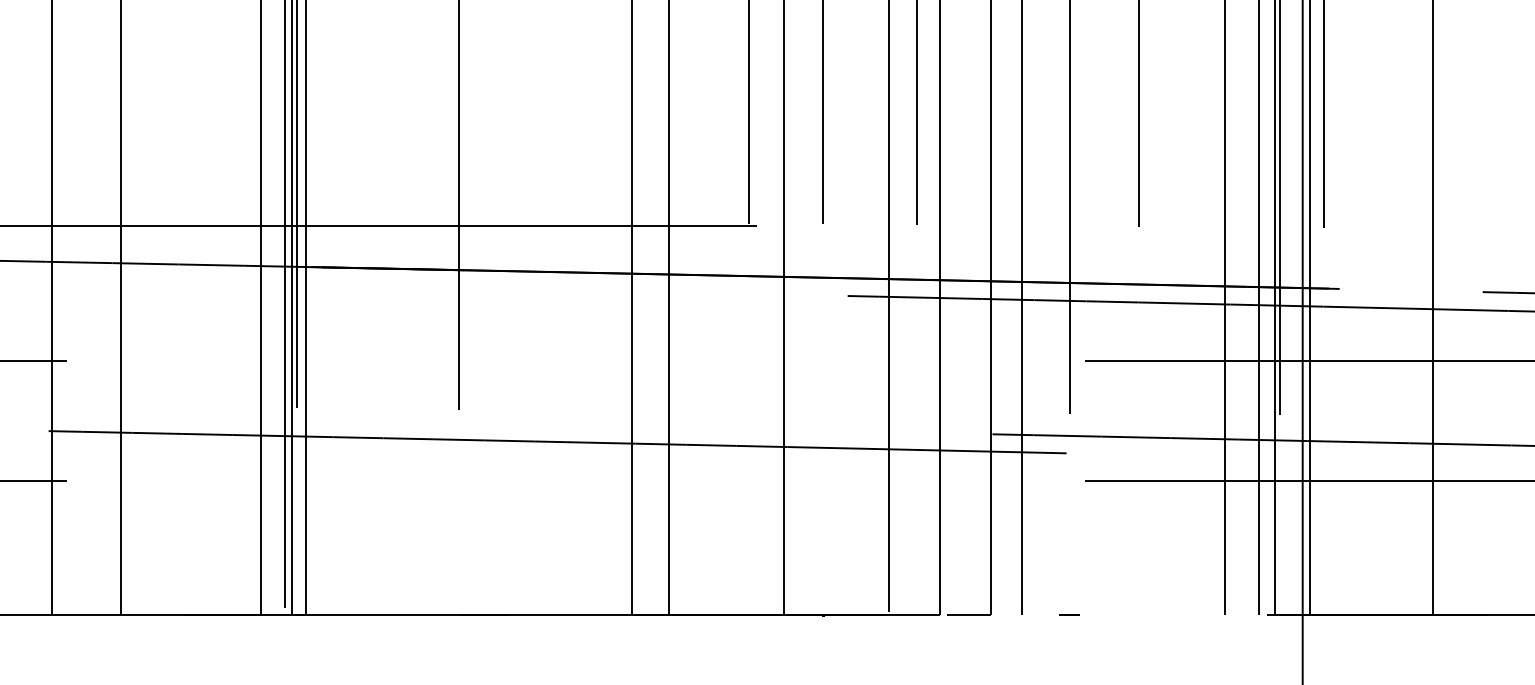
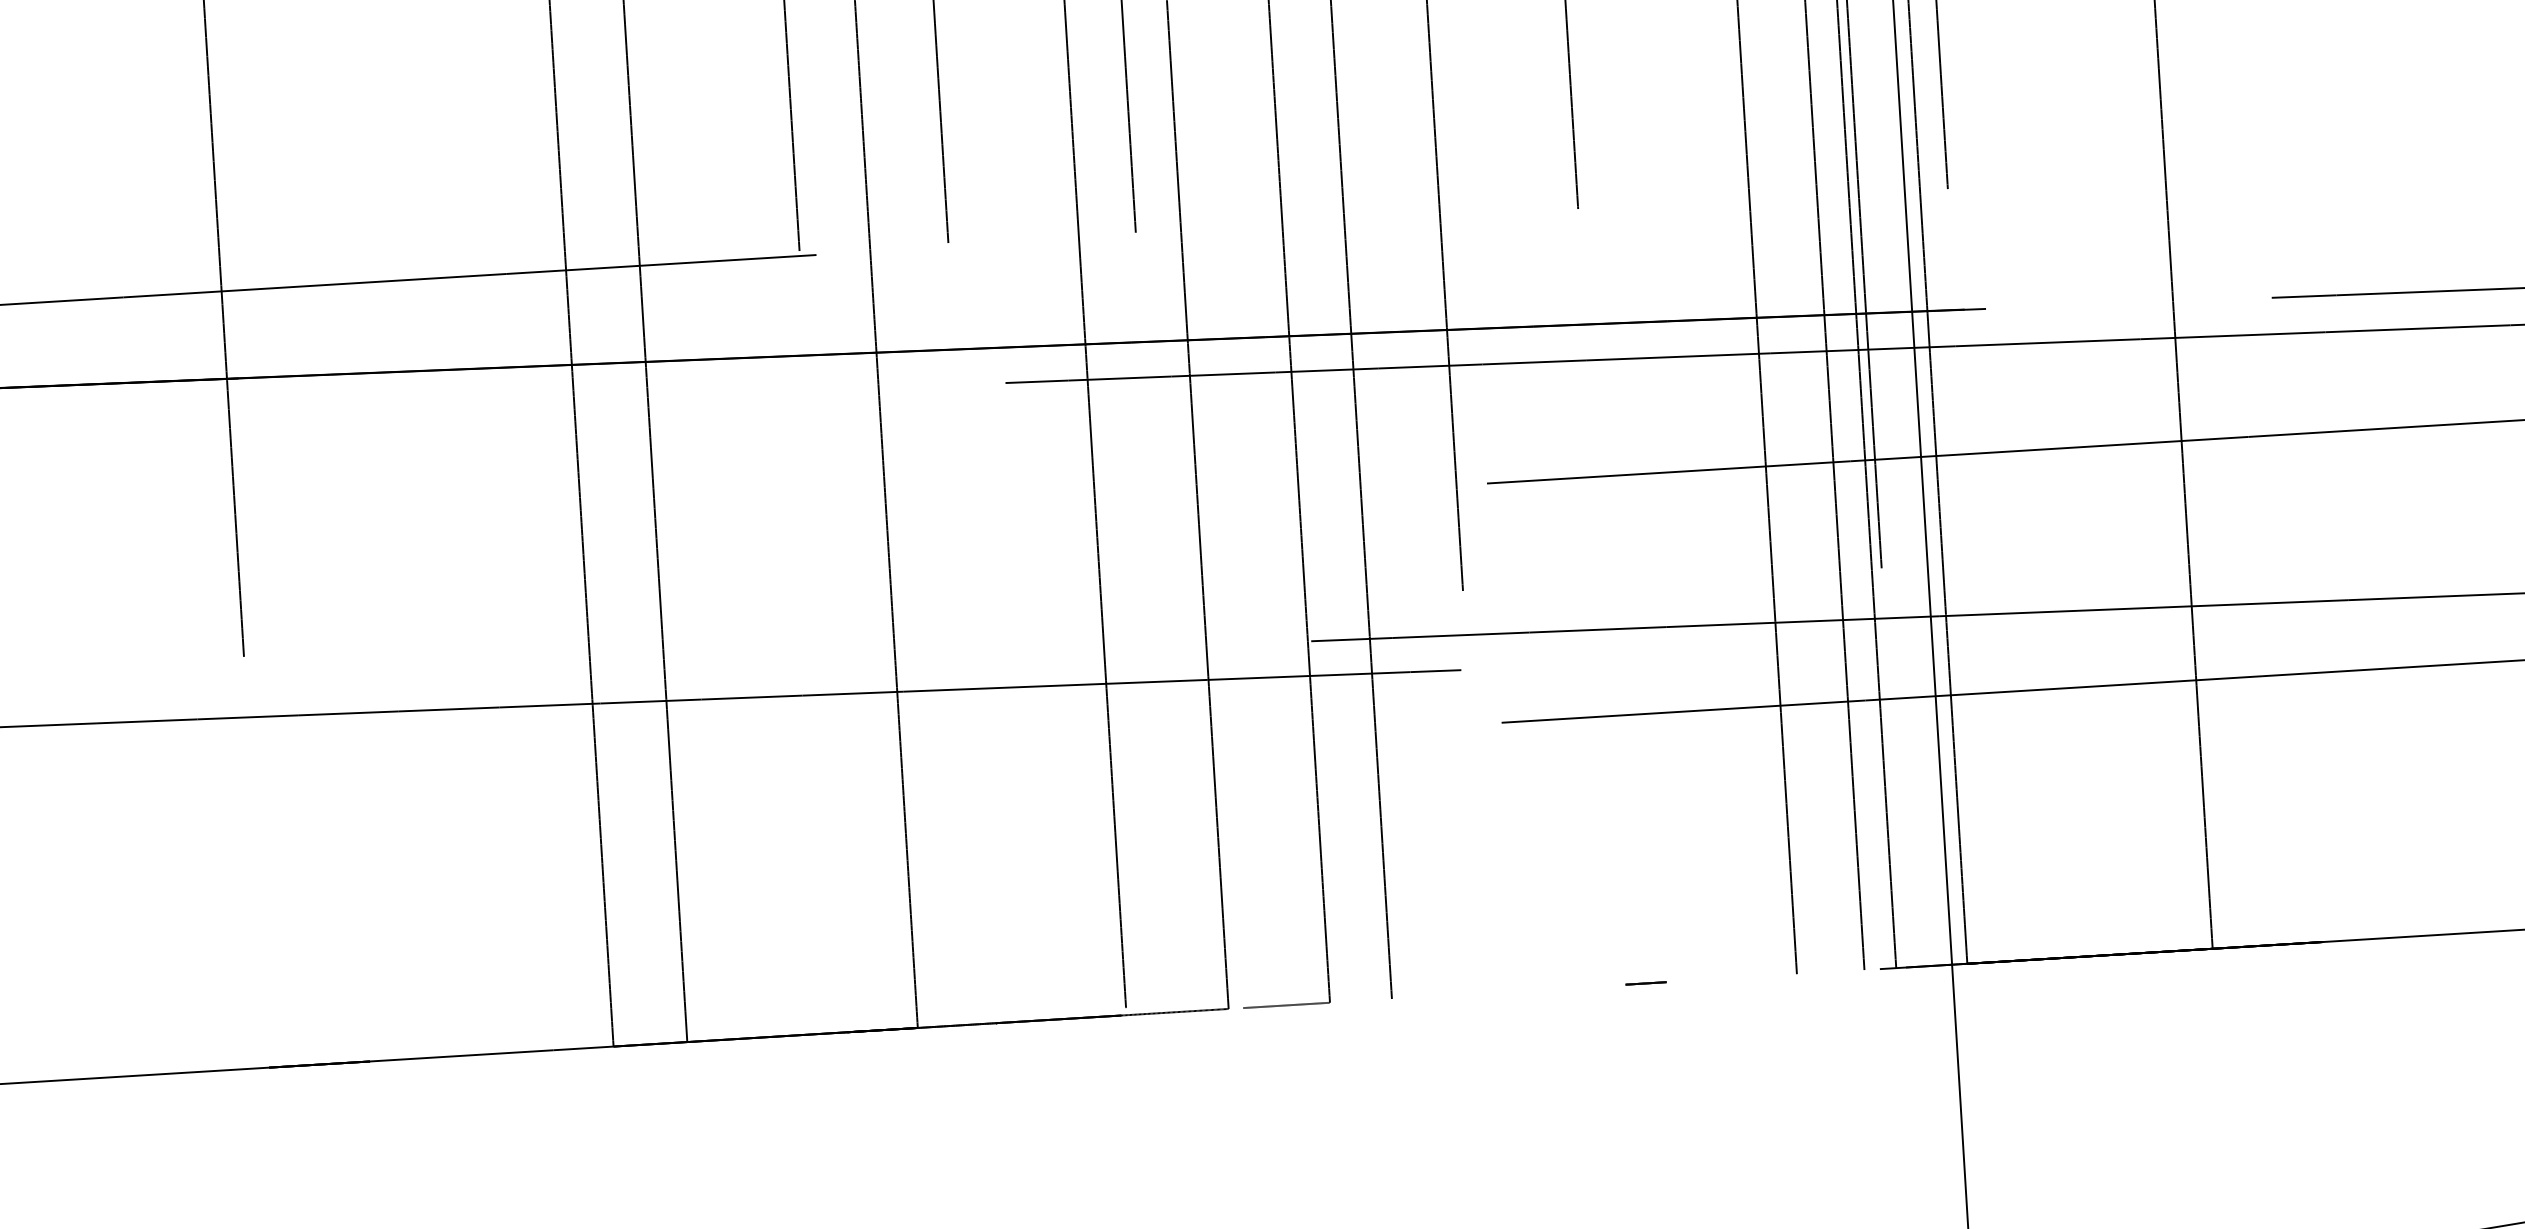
line: (1069, 614) -> (1646, 981), moved

